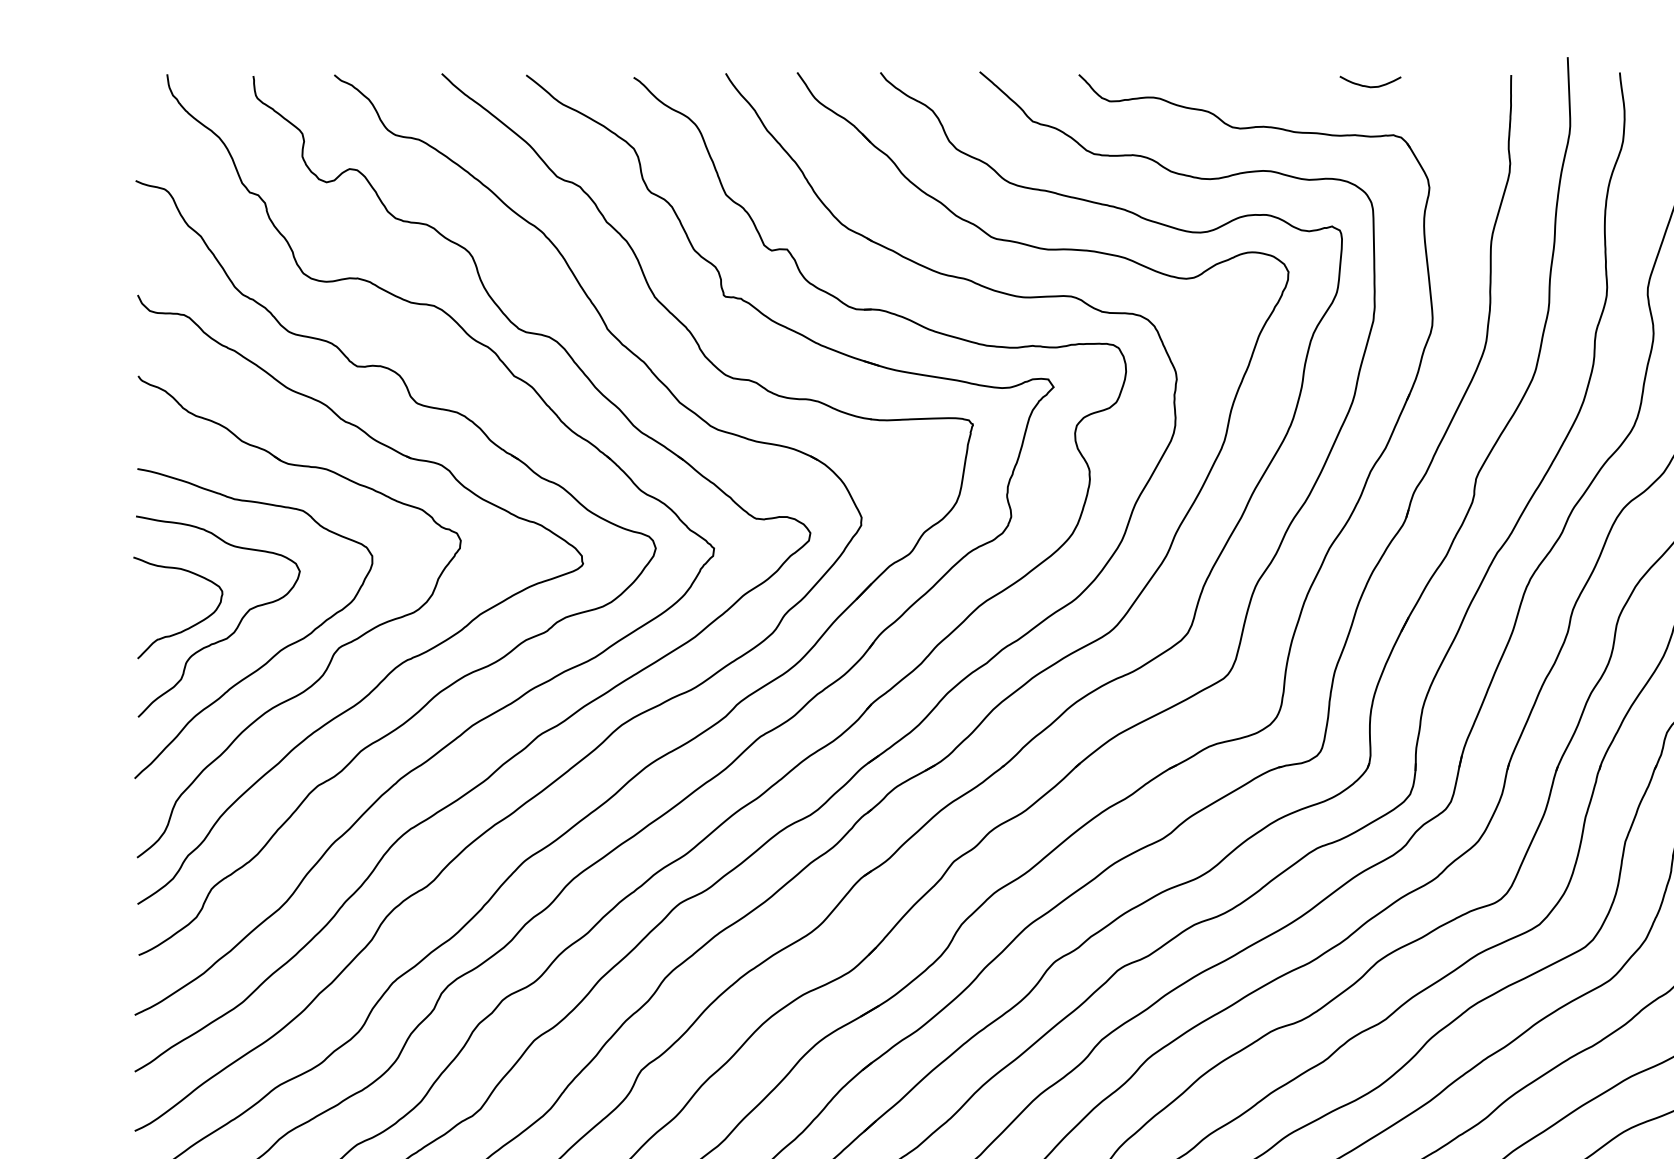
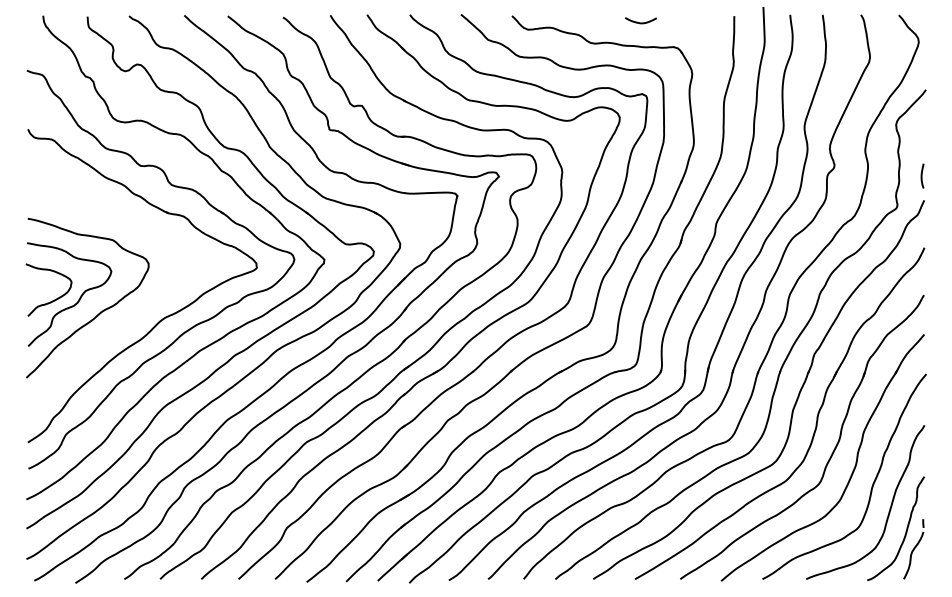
curve: (1369, 85) -> (640, 22), moved
part: (333, 651) -> (128, 312), removed

